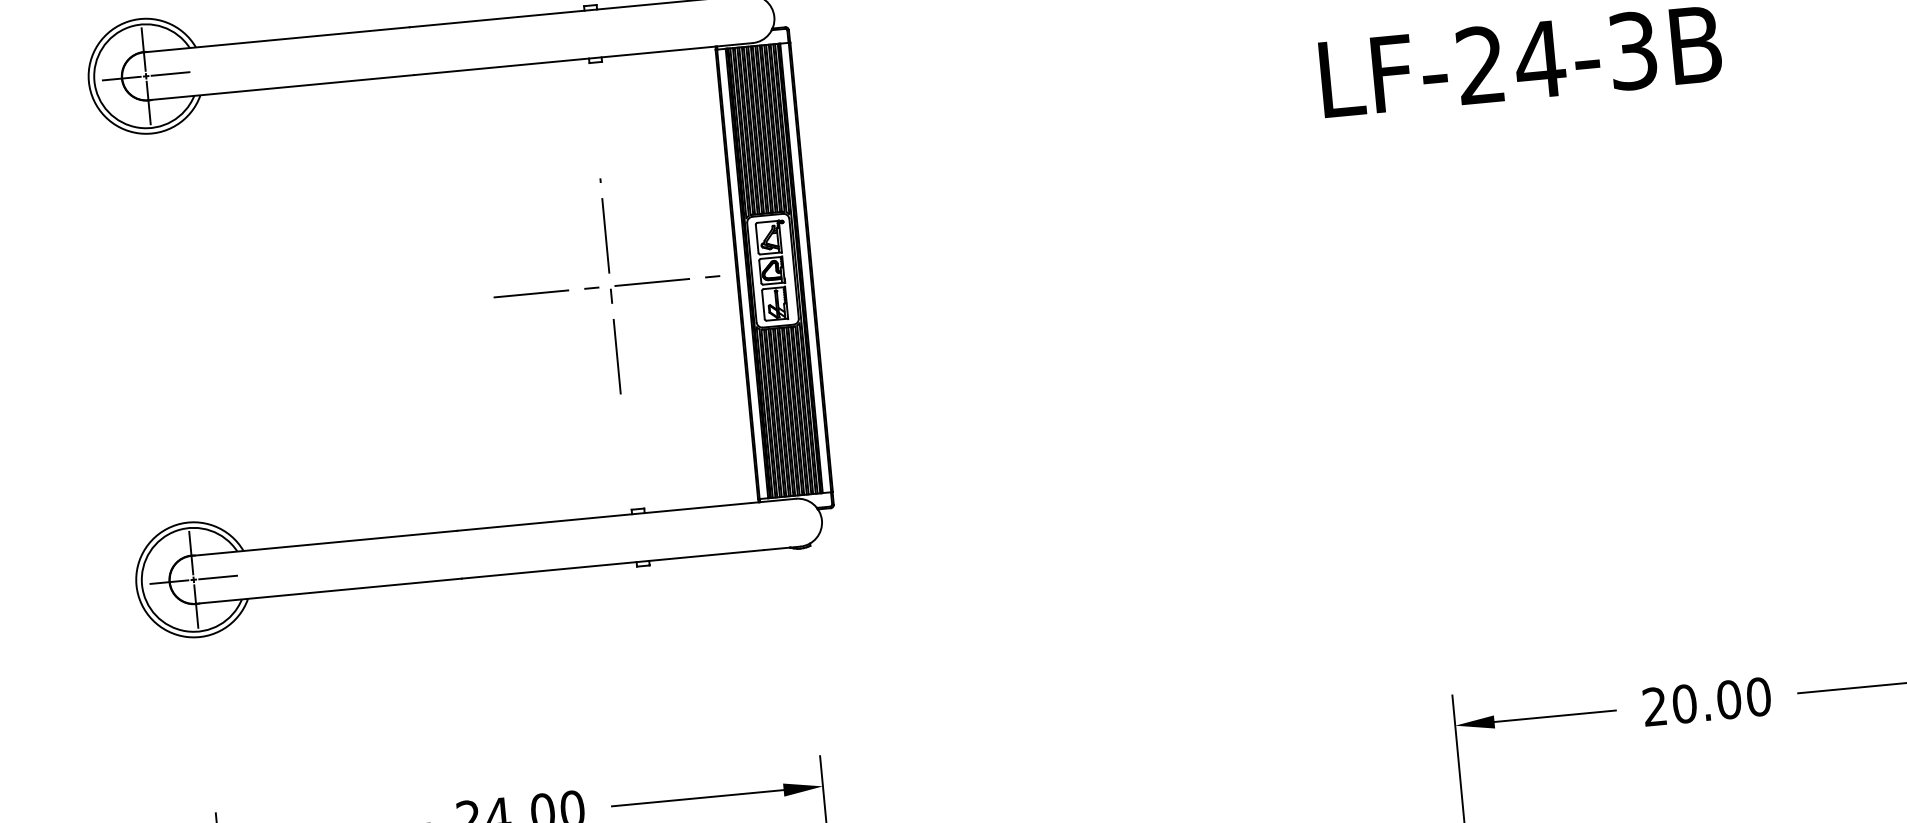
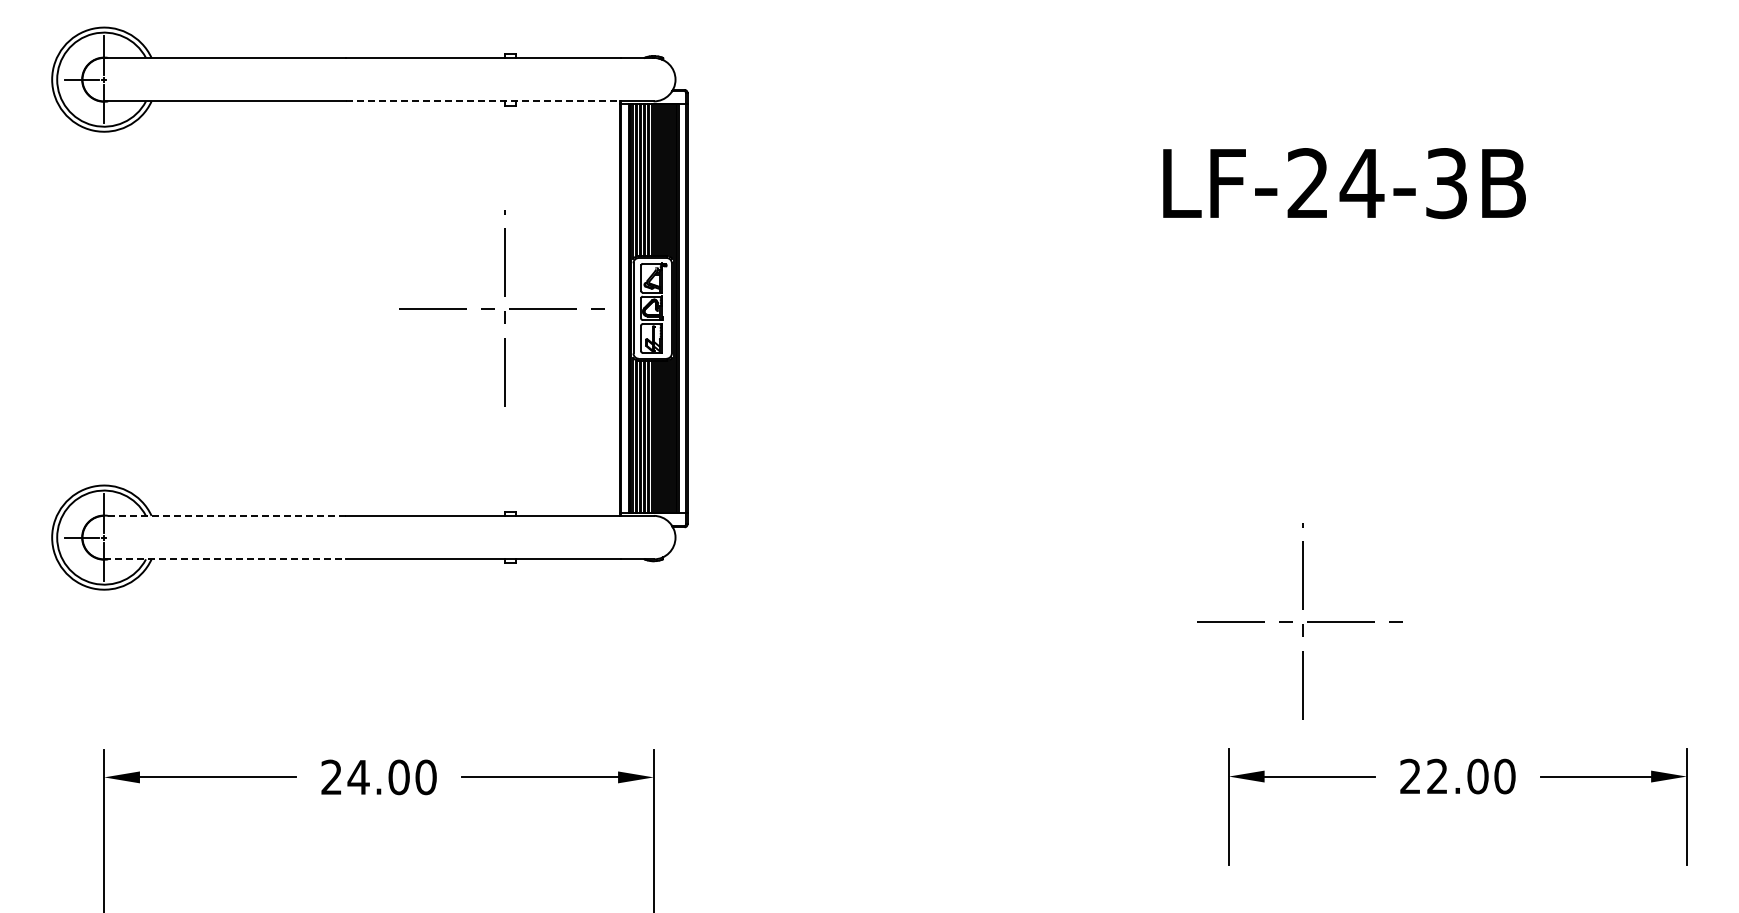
line: (565, 60) -> (483, 101), solid -> dashed
line: (170, 73) -> (126, 79), removed
line: (324, 542) -> (225, 515), solid -> dashed
part: (1516, 547) -> (1299, 621), added
line: (218, 577) -> (126, 537), removed
line: (329, 591) -> (225, 559), solid -> dashed
text: (1684, 703) -> (1437, 776), 20.00 -> 22.00

